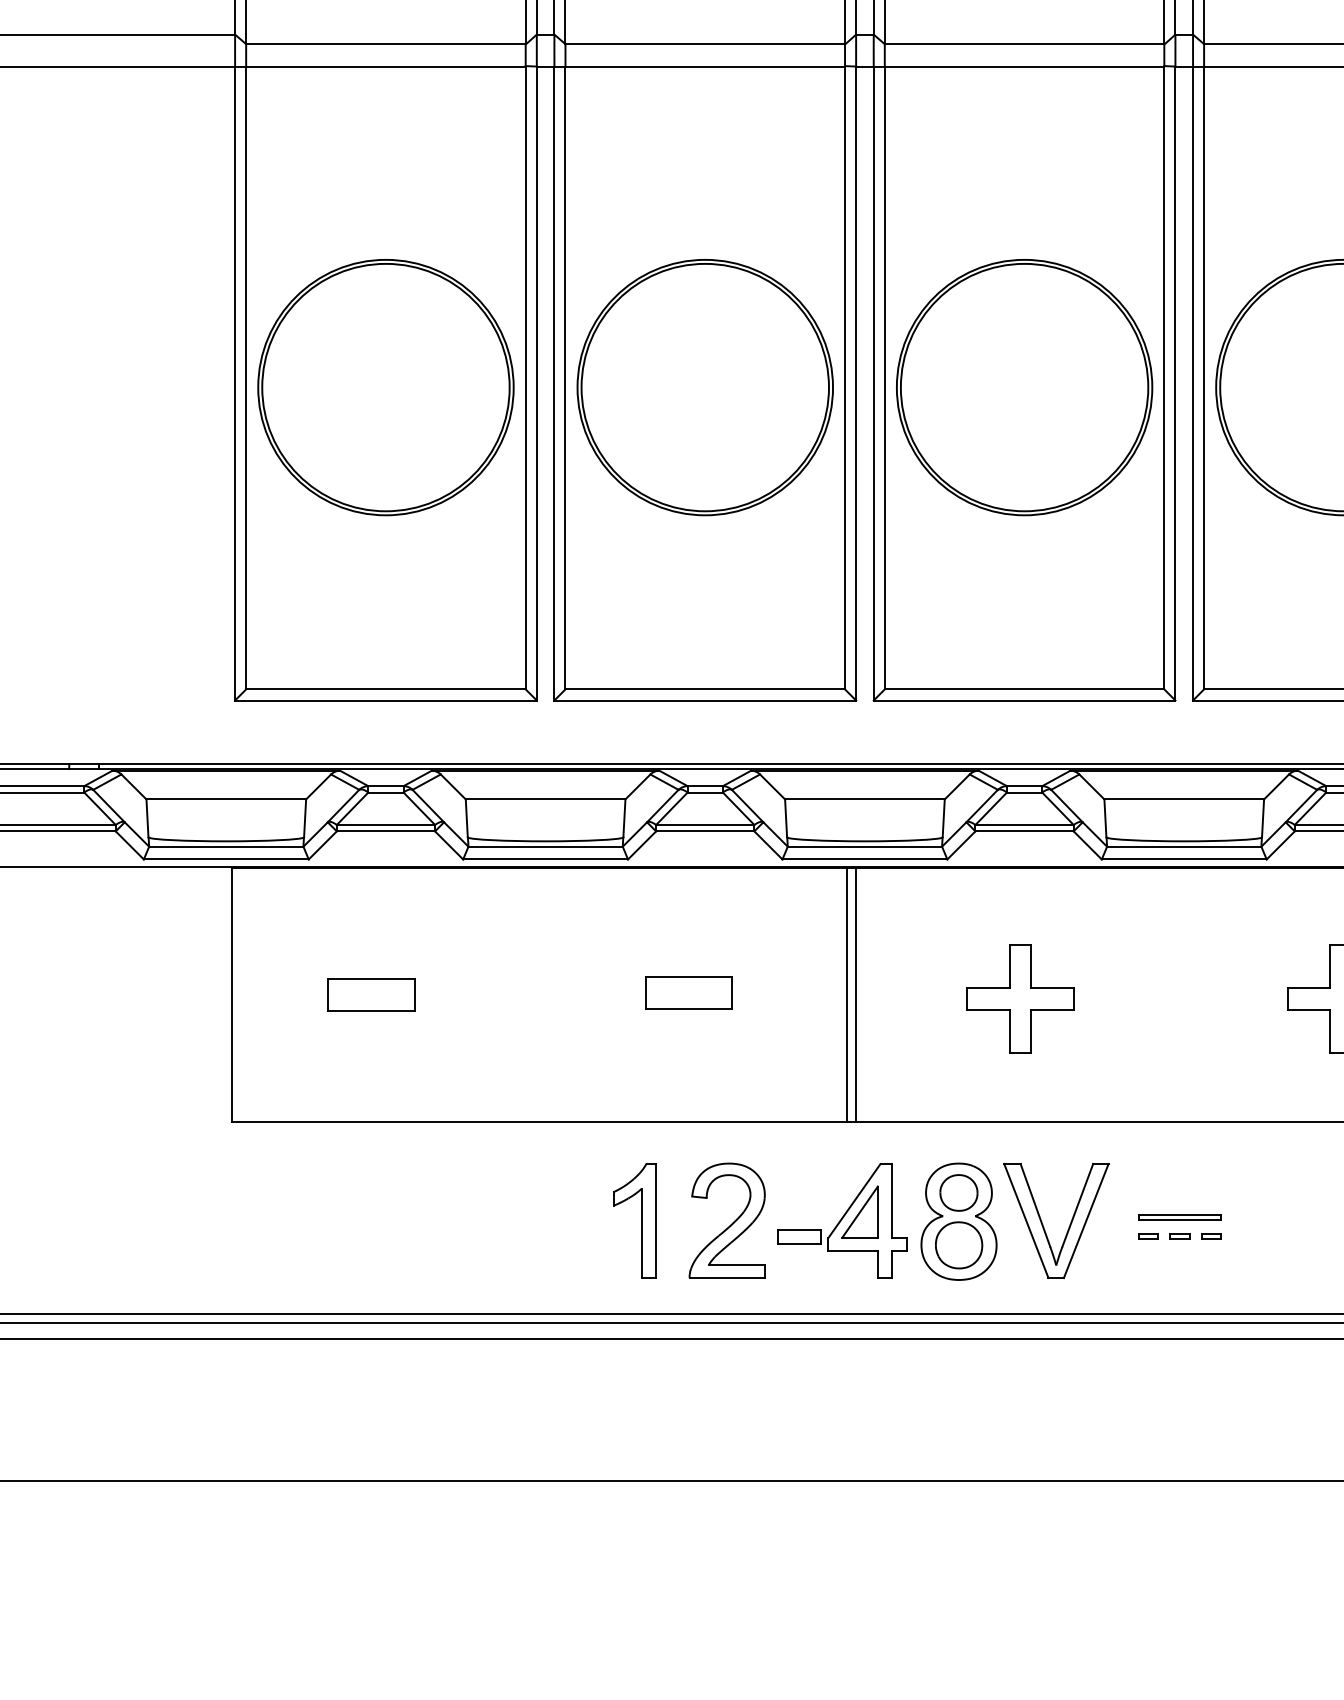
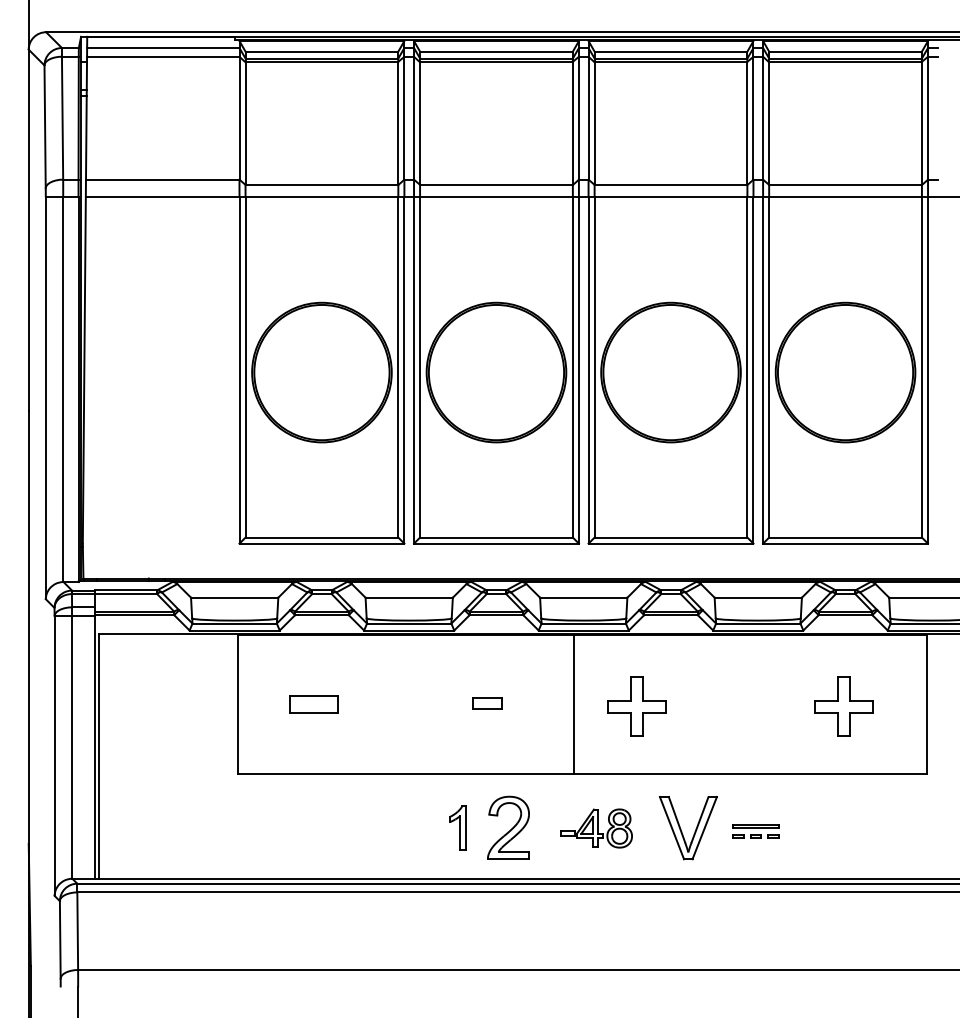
part: (688, 992) -> (487, 703), size x0.6
line: (857, 994) -> (579, 704), removed
part: (1019, 998) -> (636, 706), moved
part: (633, 1219) -> (457, 827), size x0.7
part: (888, 1221) -> (596, 828), size x0.6

